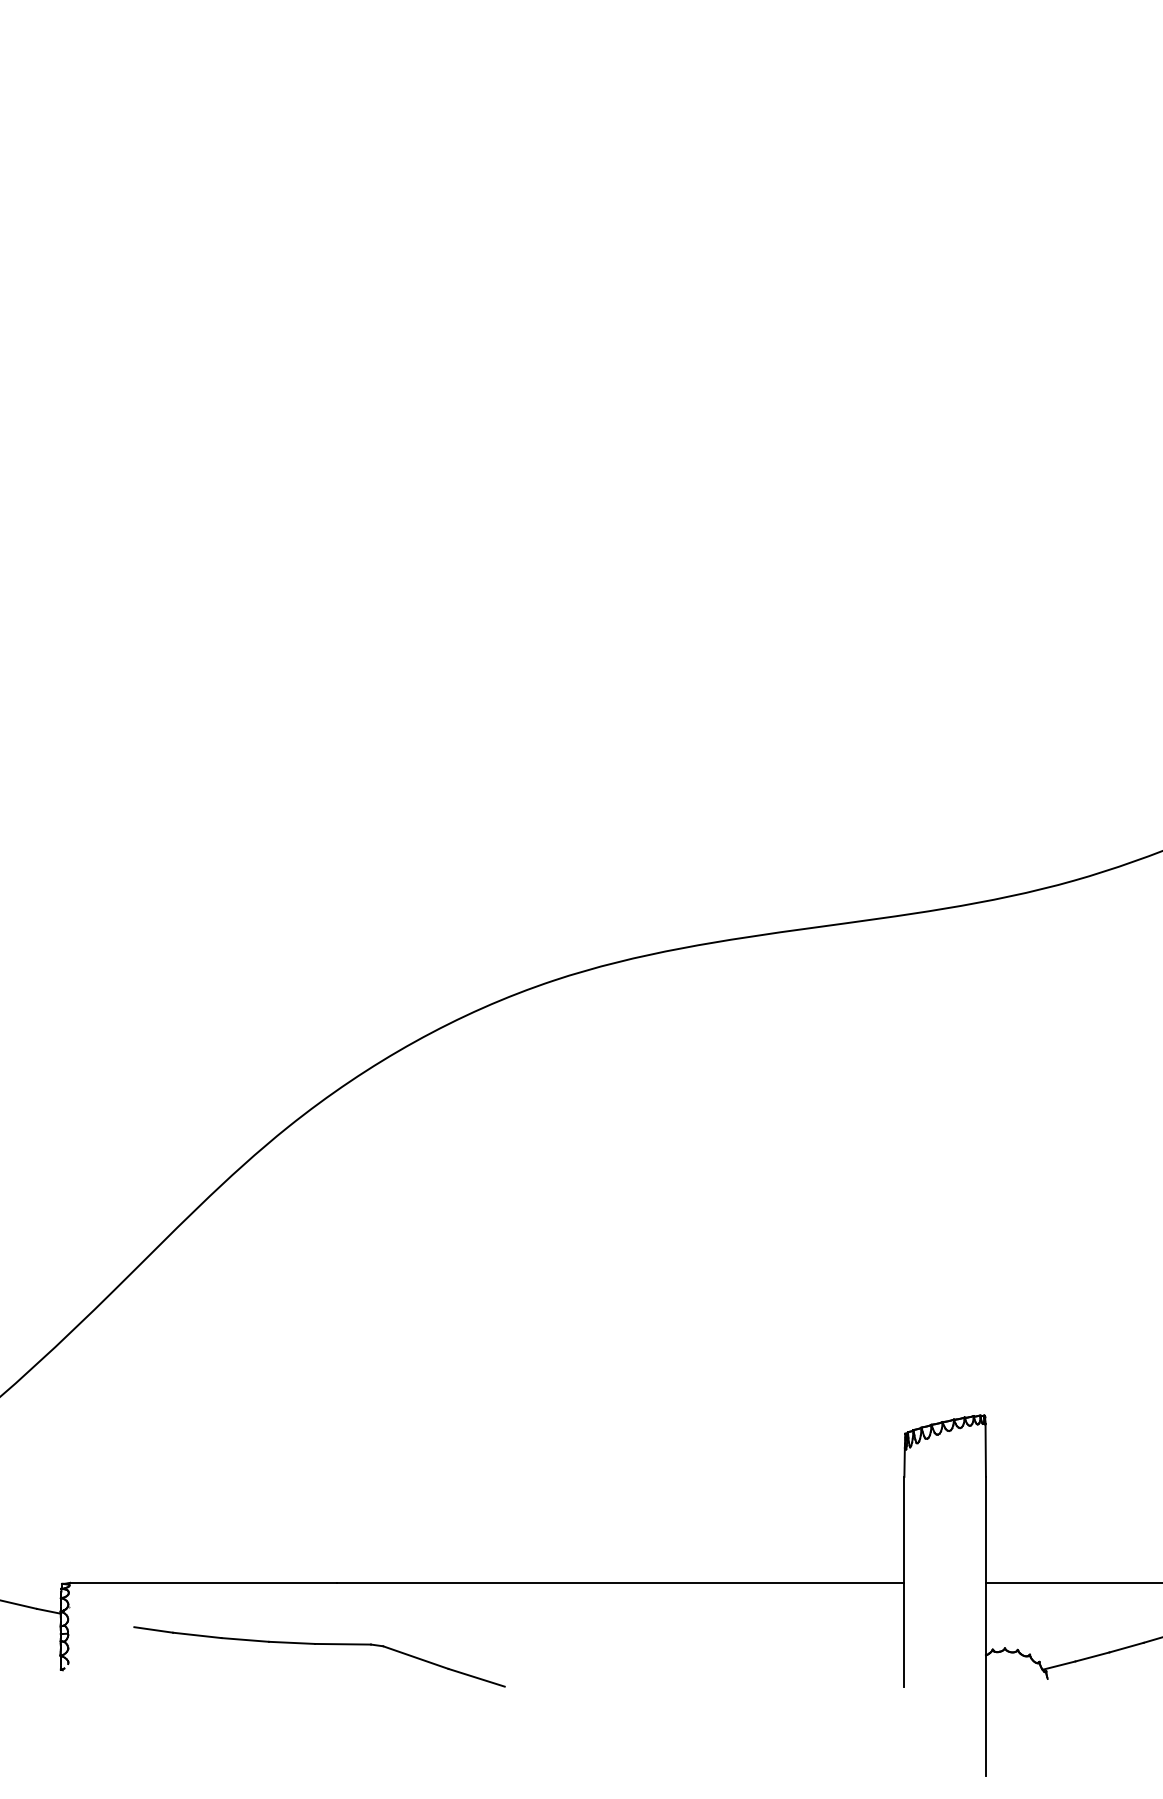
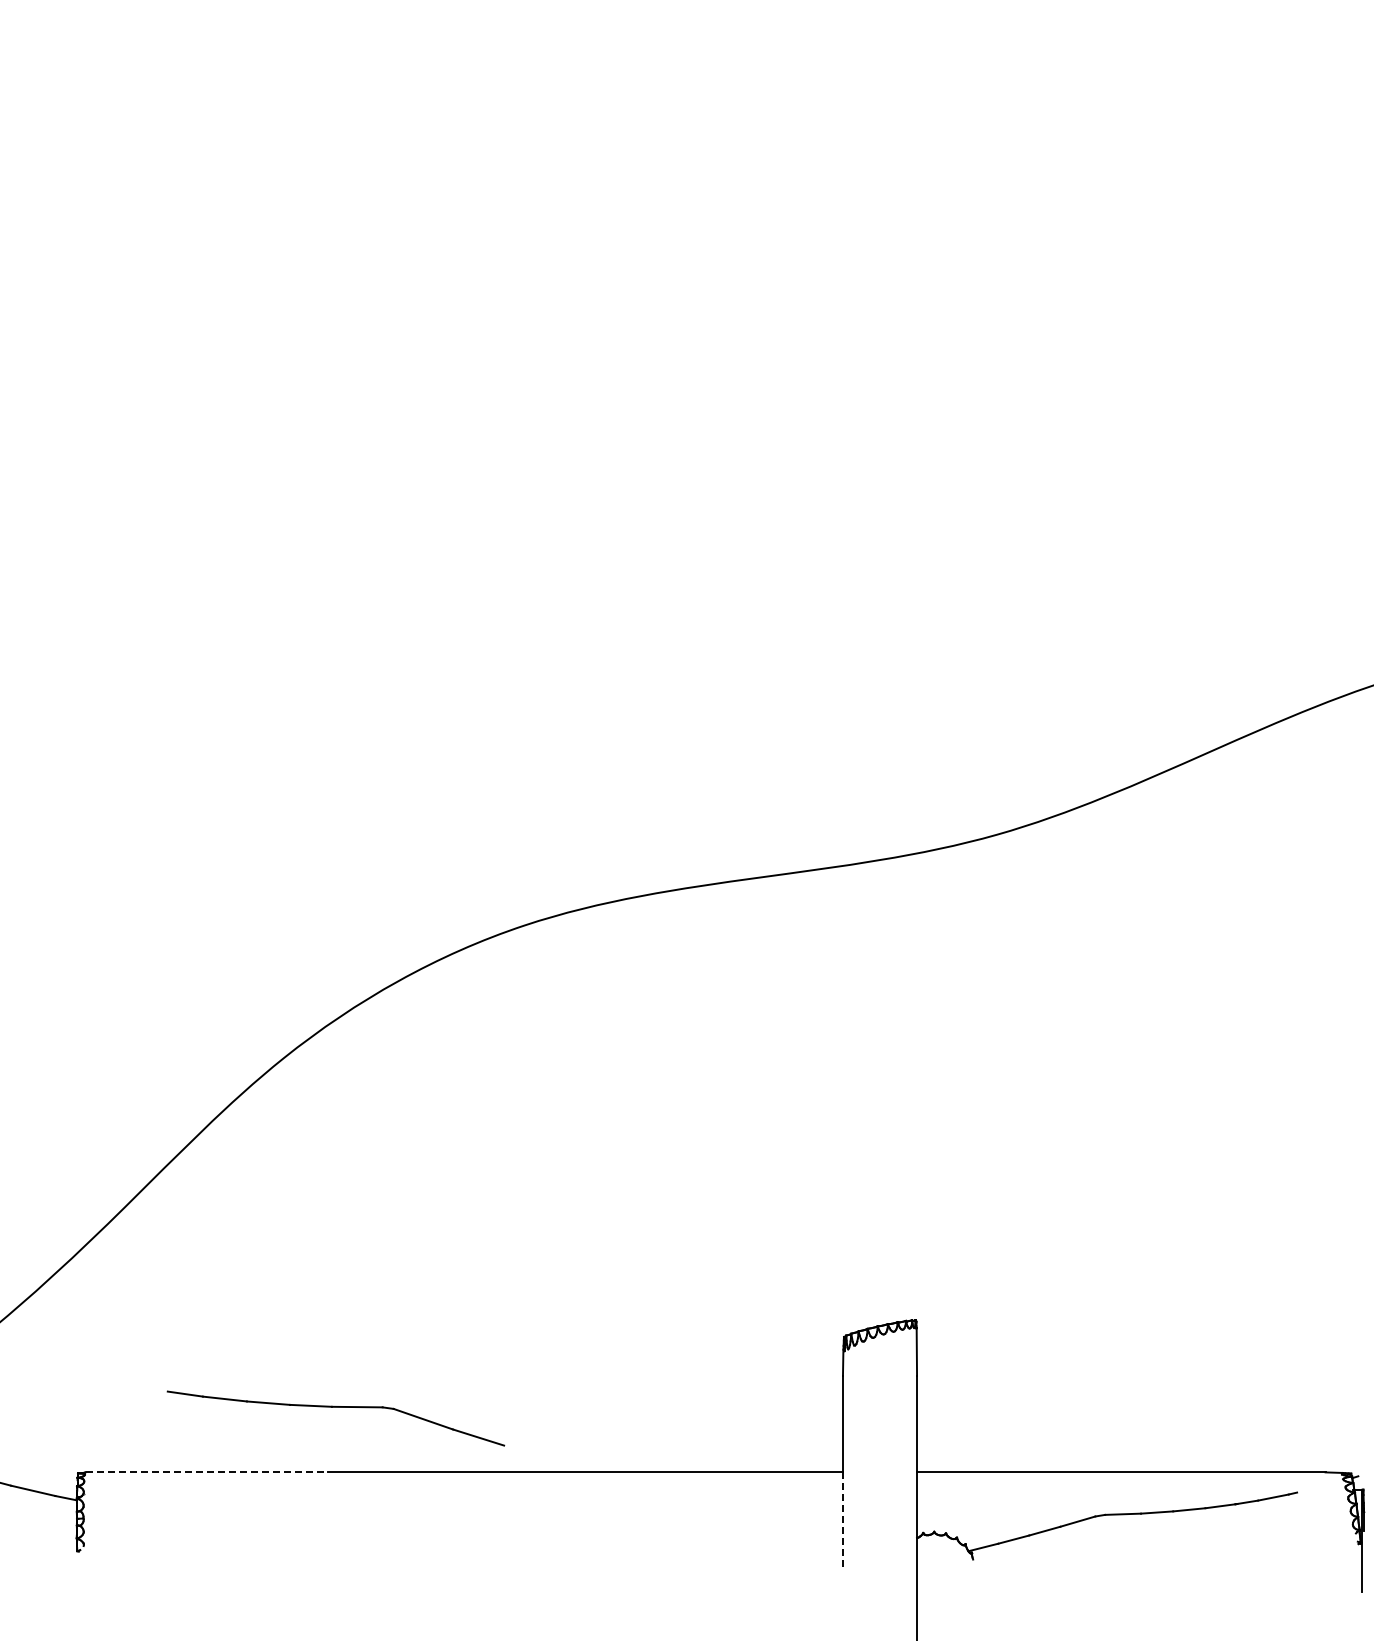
line: (204, 1583) -> (207, 1472), solid -> dashed
line: (903, 1635) -> (842, 1520), solid -> dashed
part: (319, 1644) -> (335, 1407), moved

